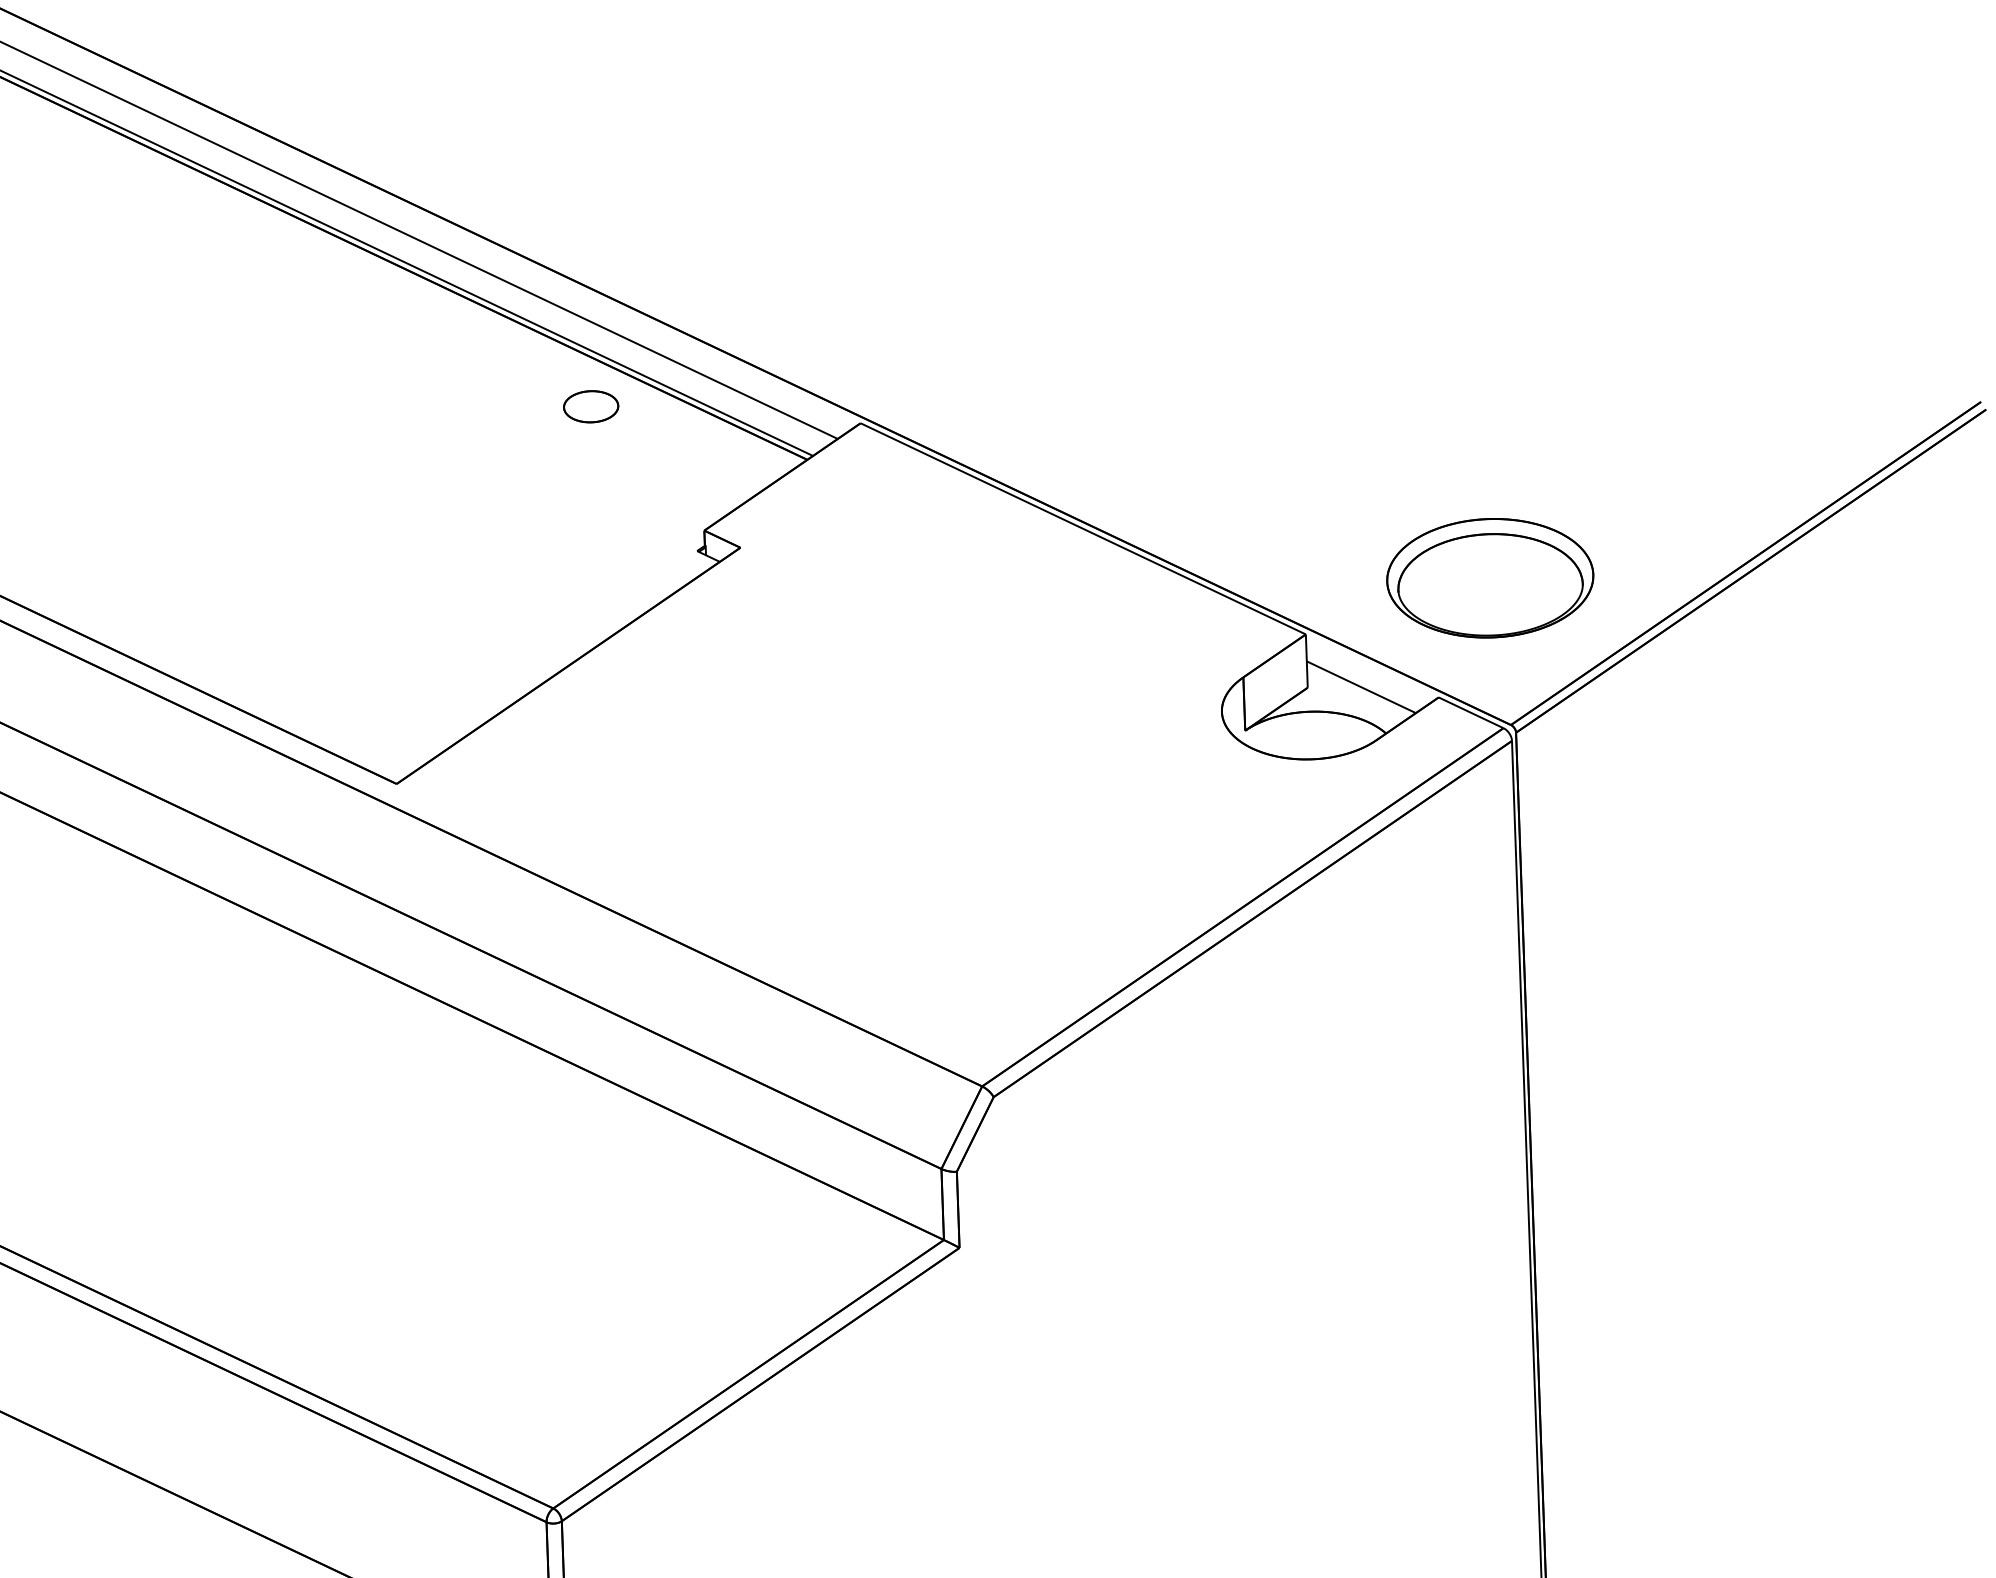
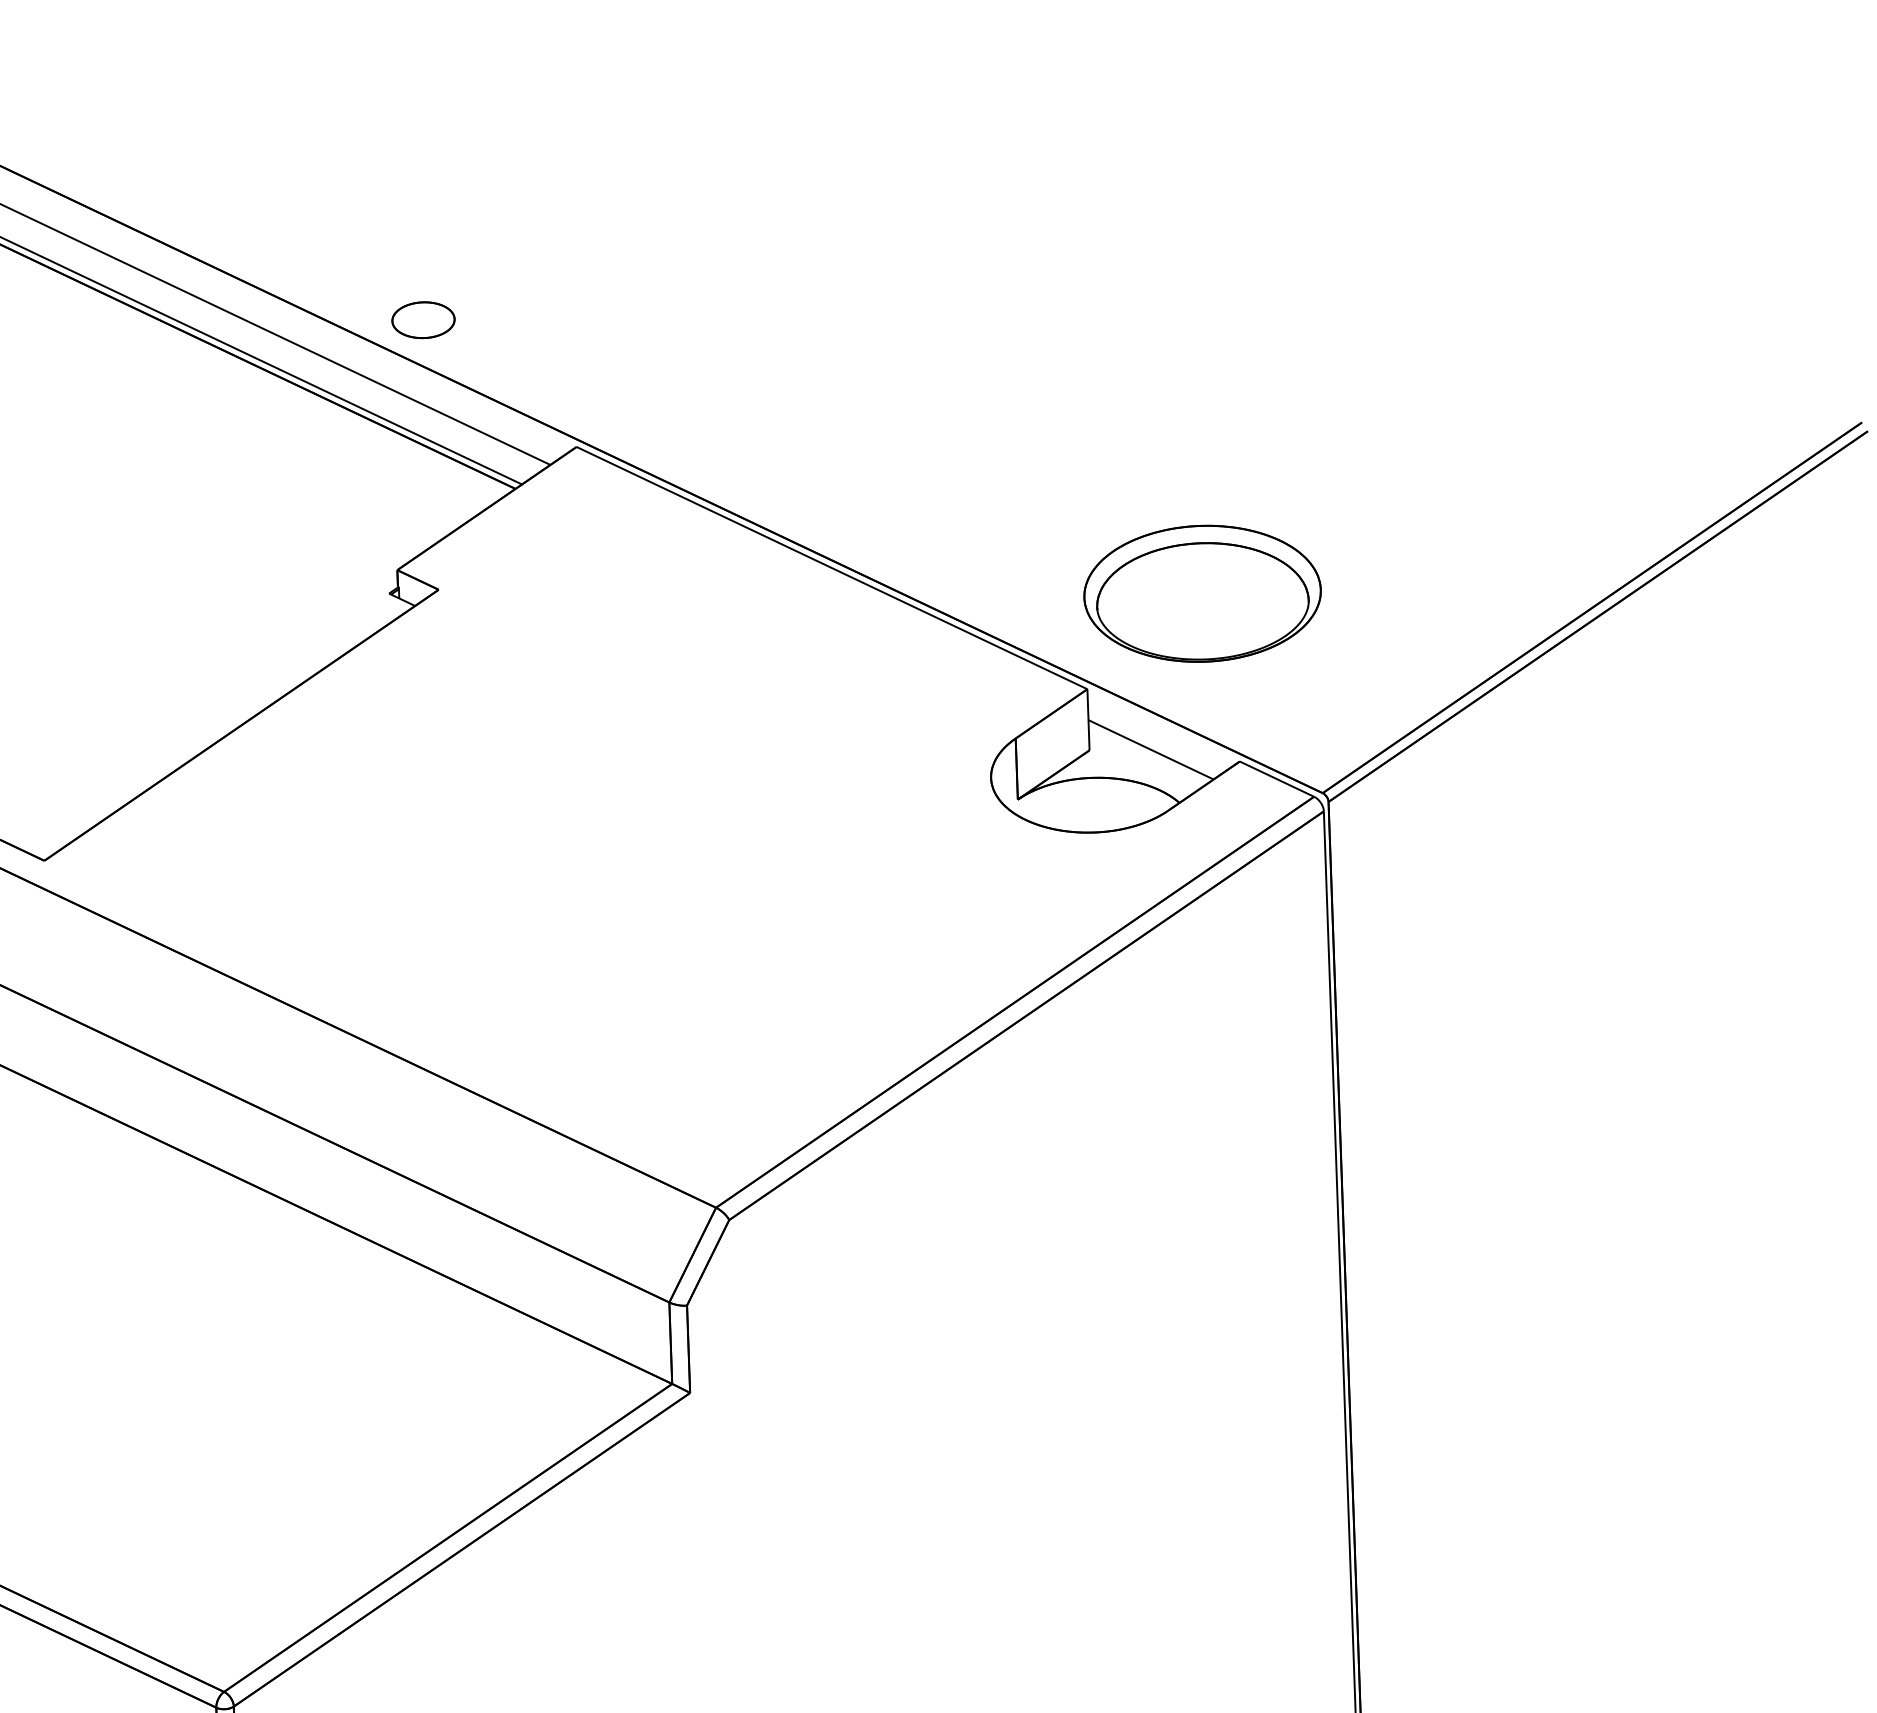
part: (591, 406) -> (423, 319), moved
part: (1490, 578) -> (1202, 594), moved

